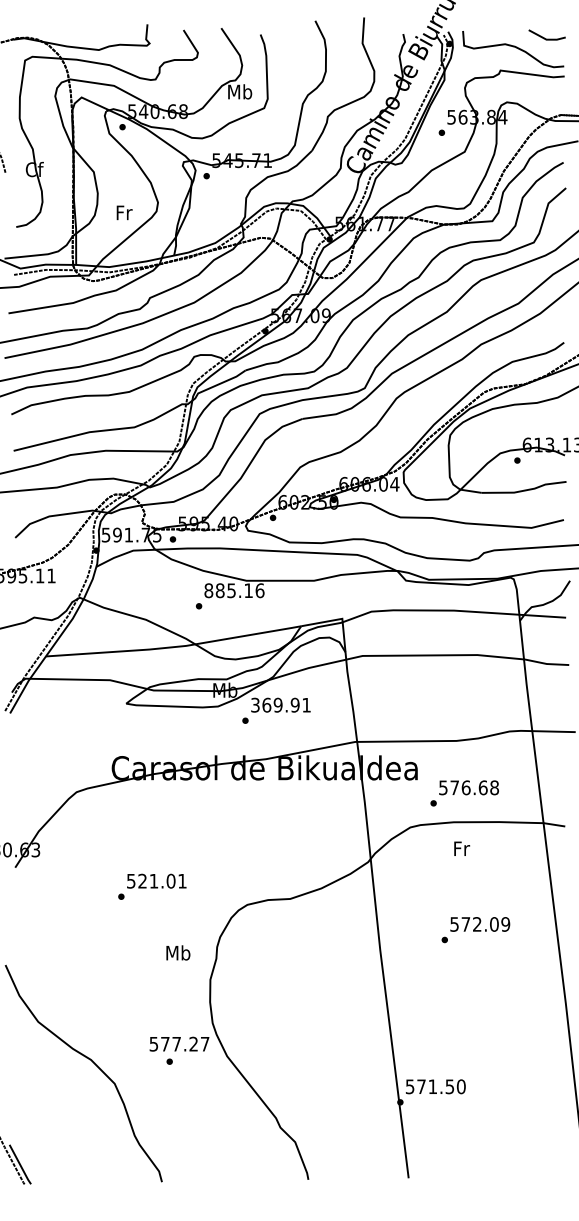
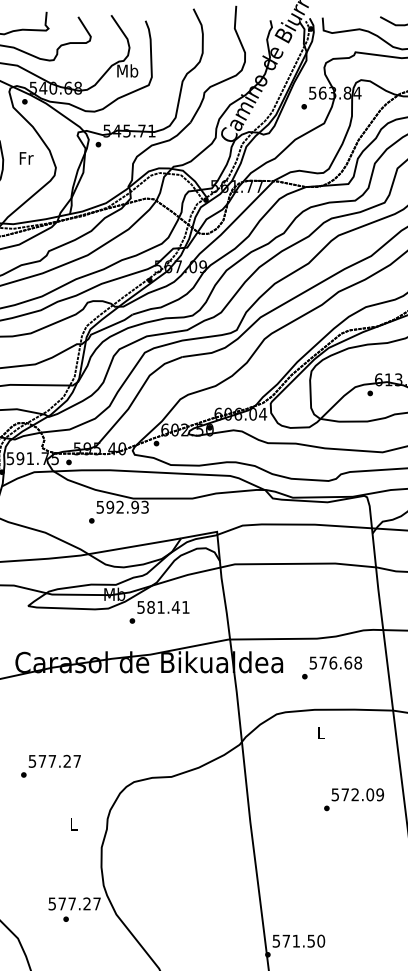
text: (124, 212) -> (26, 158), moved
text: (234, 590) -> (122, 507), 885.16 -> 592.93
text: (275, 704) -> (158, 606), 369.91 -> 581.41
text: (464, 793) -> (331, 668), moved
text: (462, 848) -> (322, 732), Fr -> L
text: (162, 880) -> (59, 760), 521.01 -> 577.27
text: (475, 930) -> (353, 800), moved
text: (178, 952) -> (73, 823), Mb -> L

